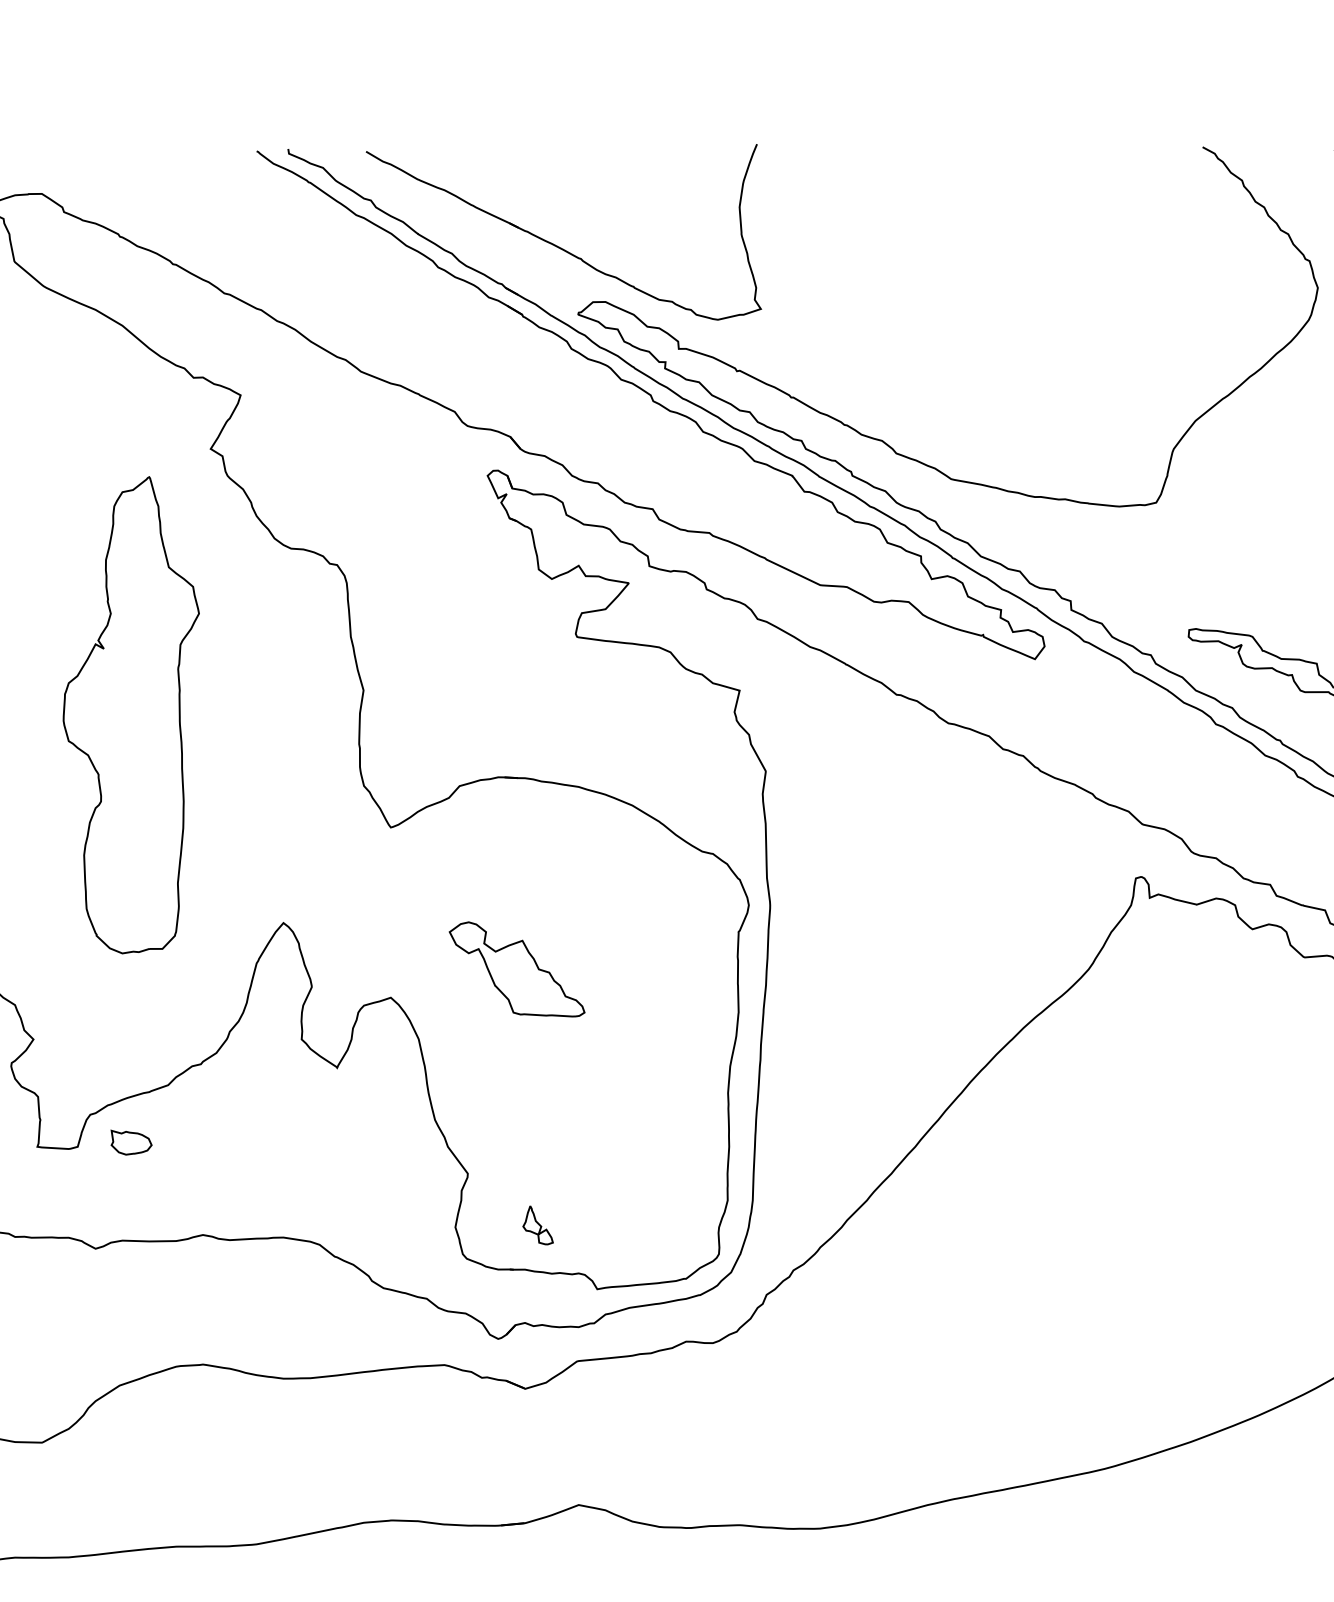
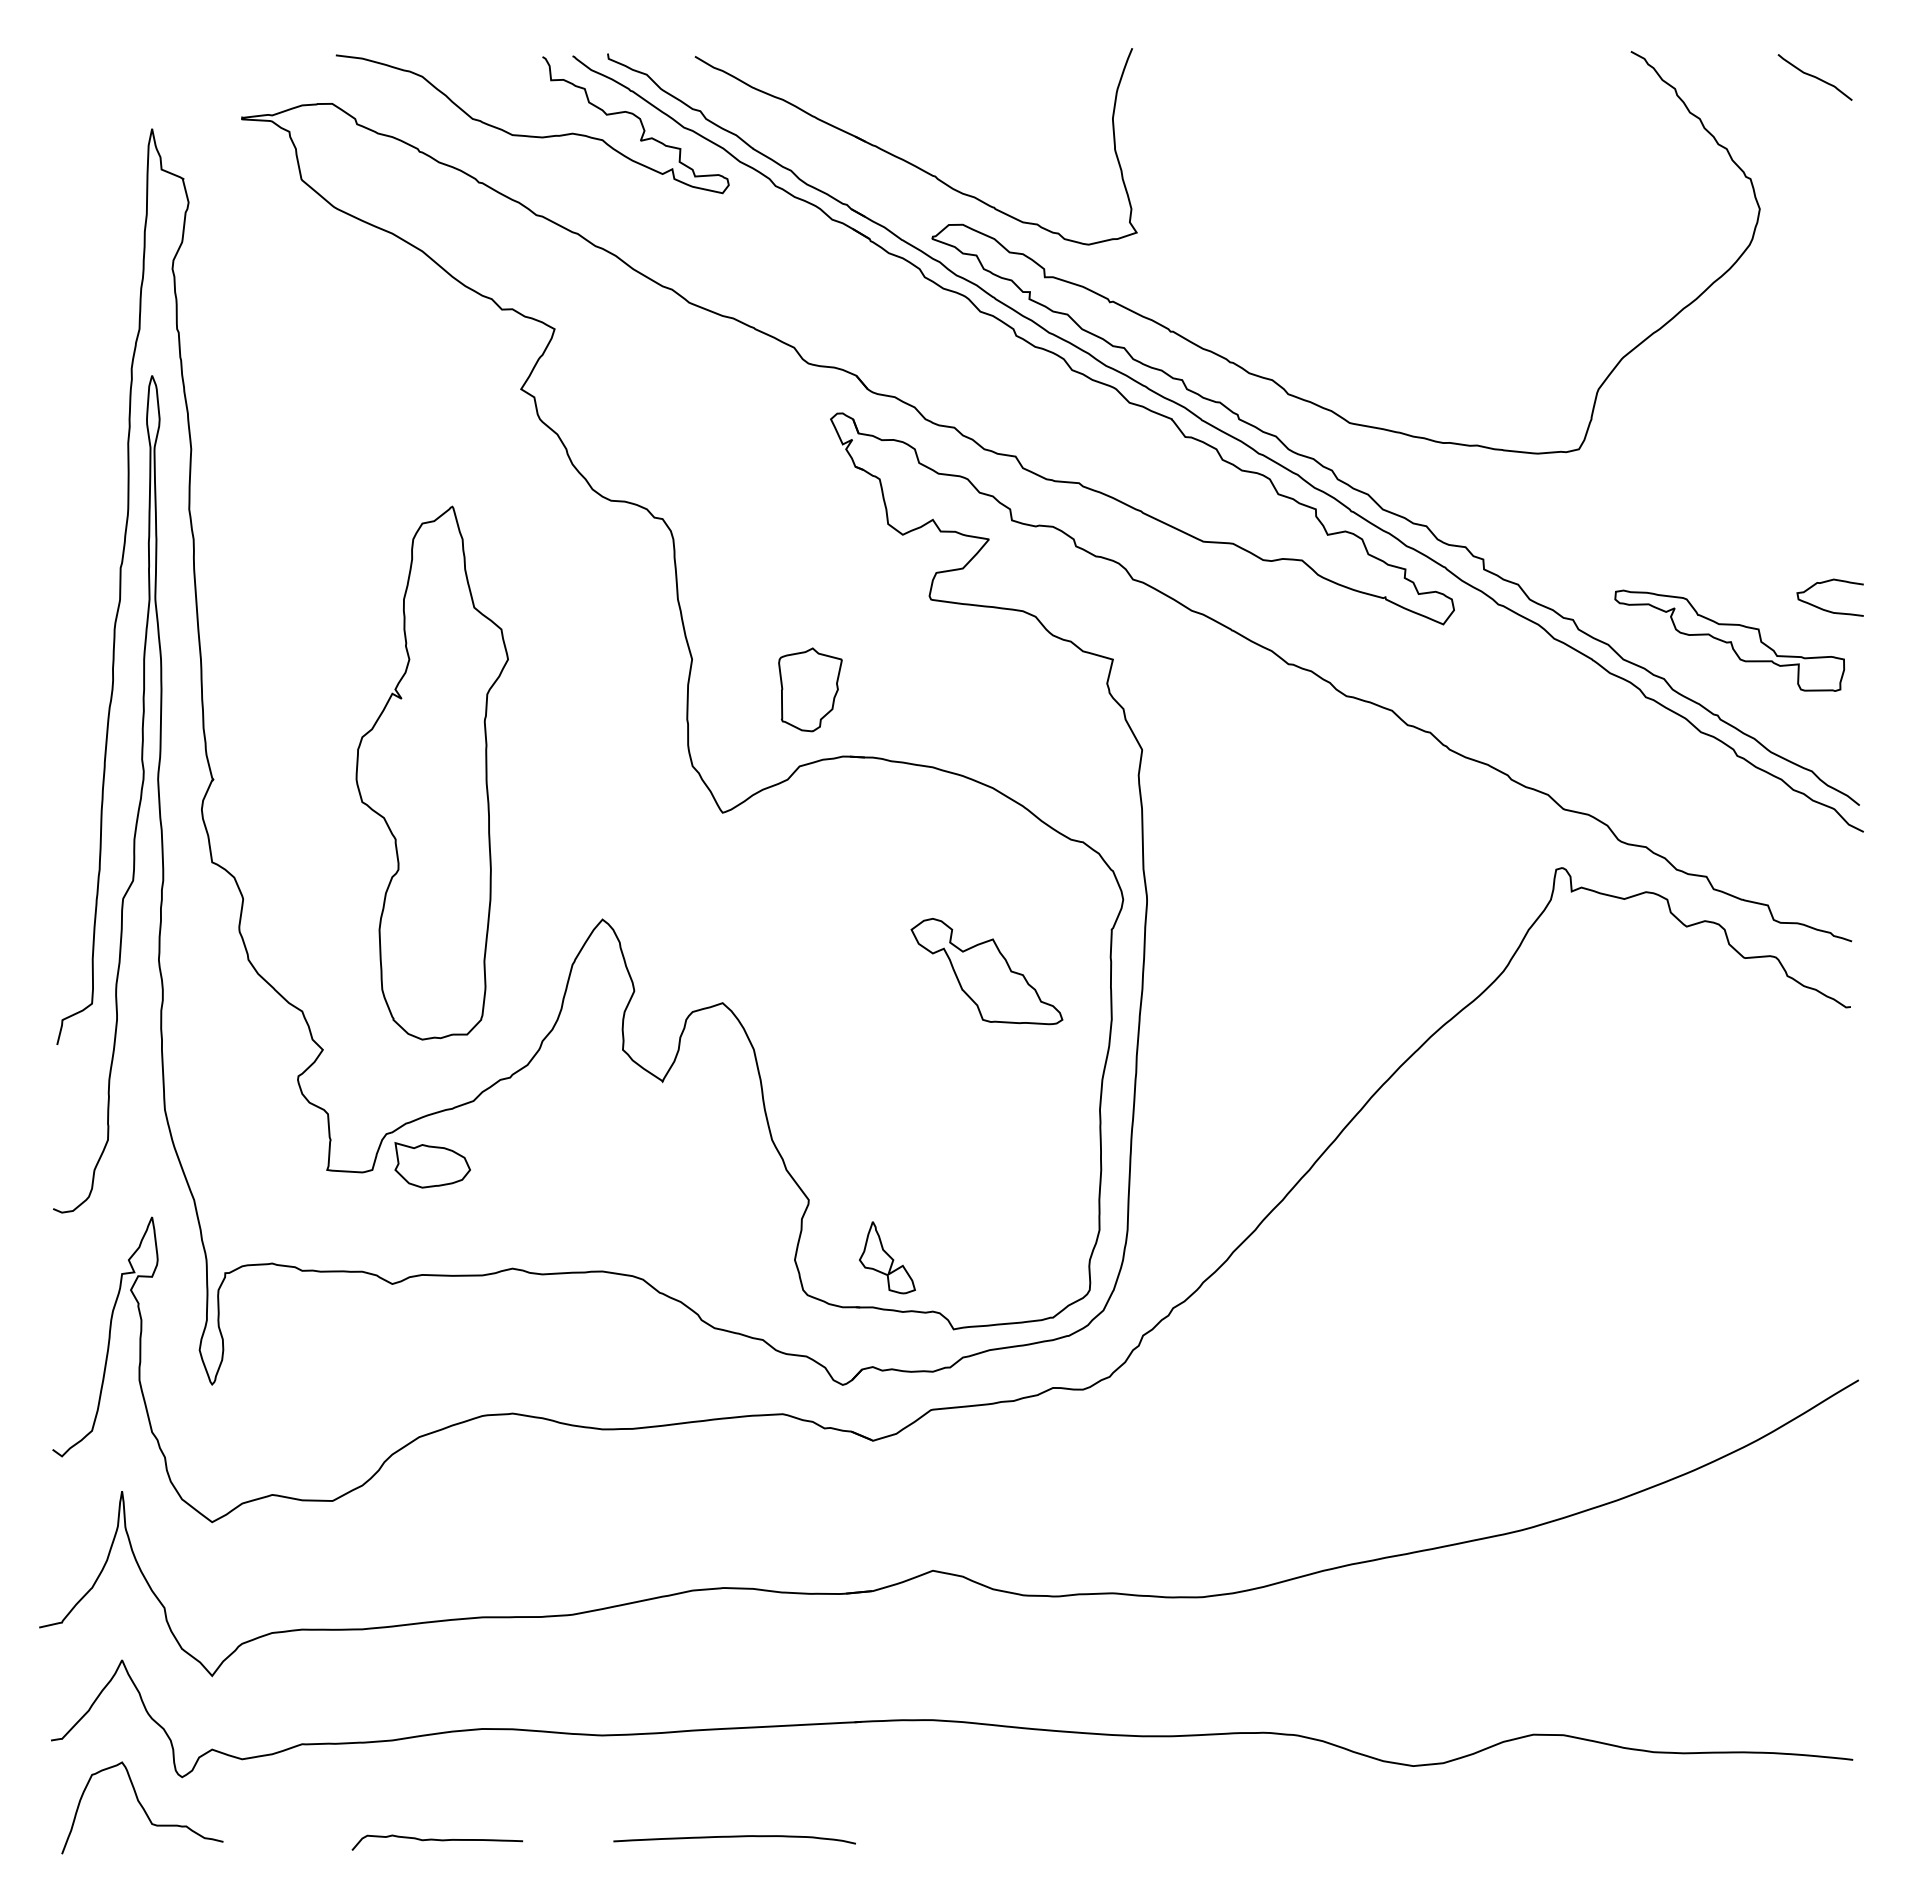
curve: (220, 222) -> (532, 135), added
part: (130, 714) -> (431, 772), moved
part: (469, 717) -> (810, 689), added
part: (516, 969) -> (986, 971), moved
part: (131, 1142) -> (432, 1165), size x1.67
part: (538, 1225) -> (887, 1257), size x1.67

